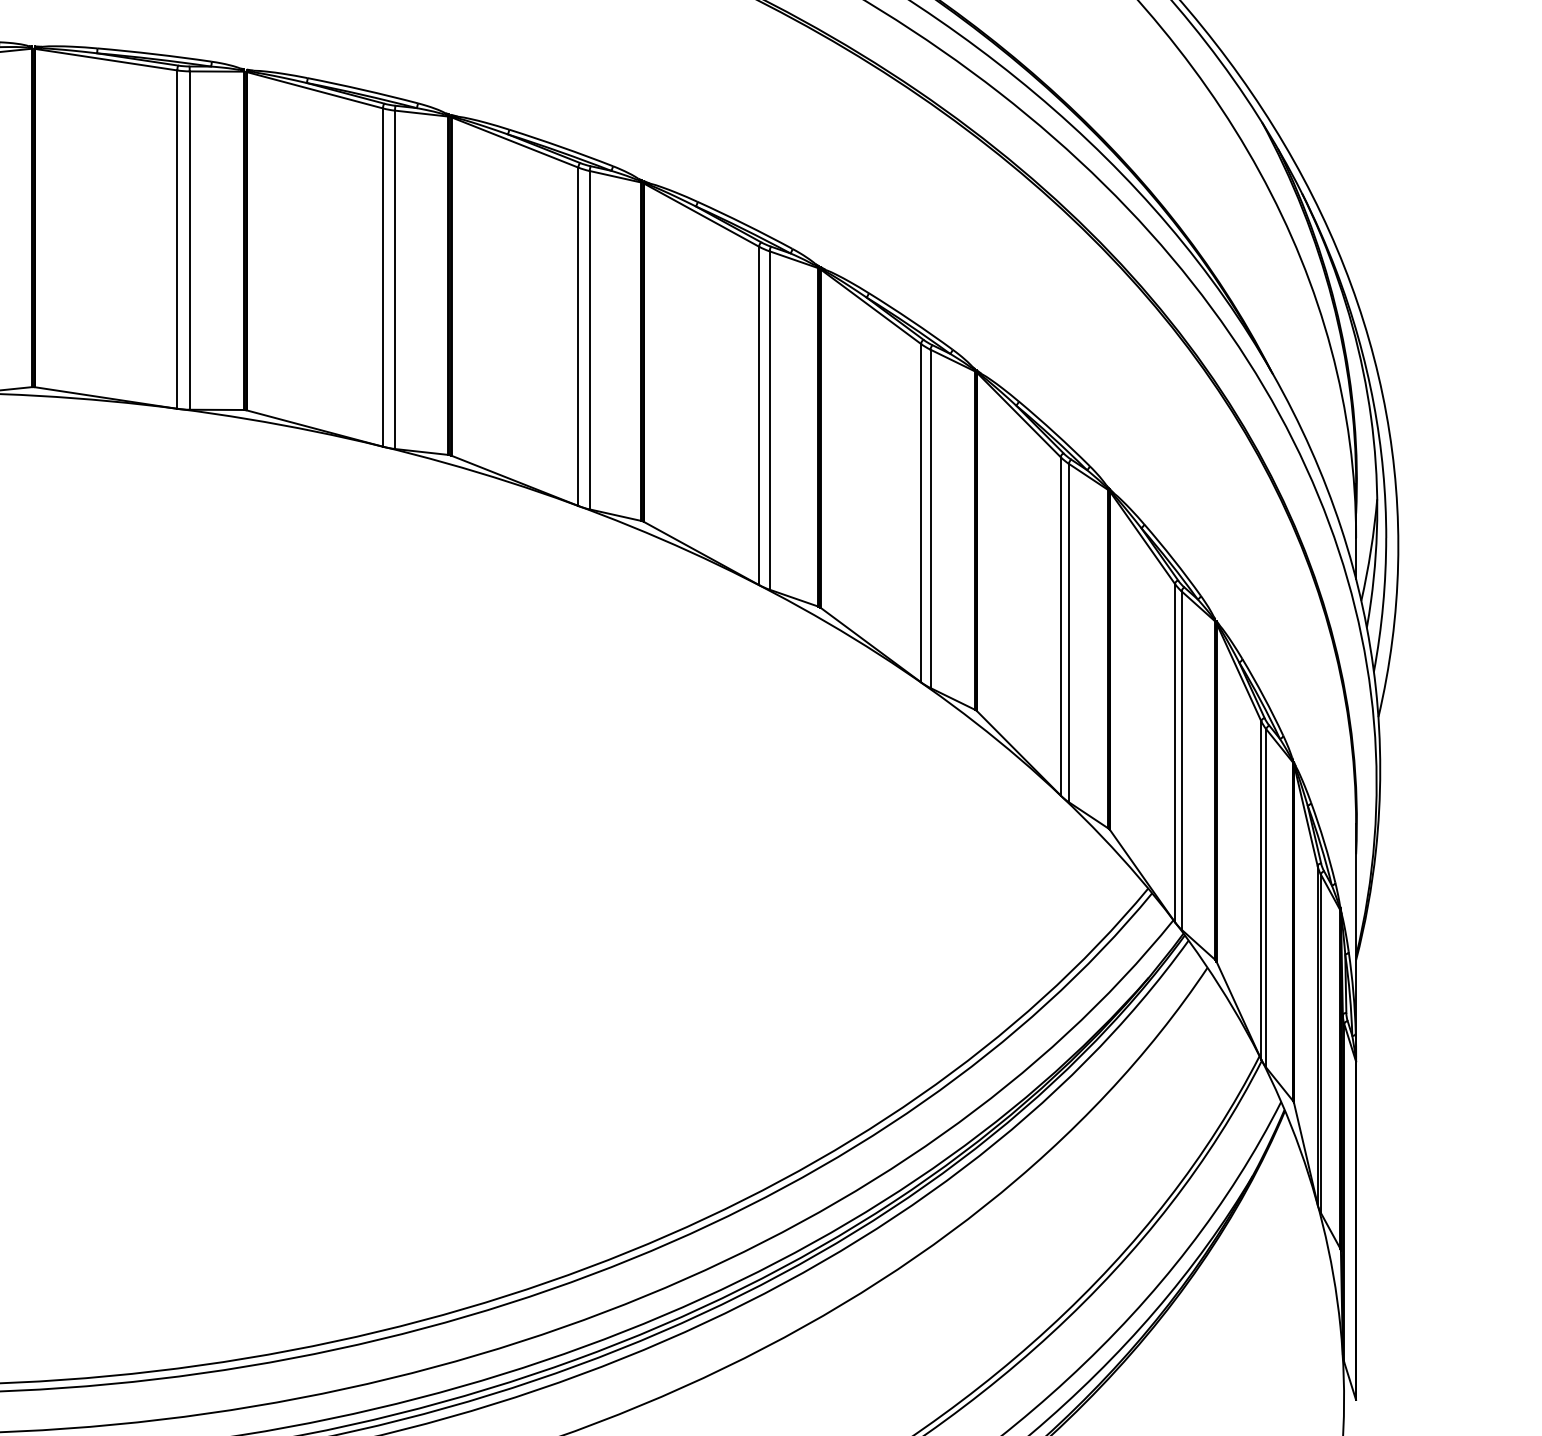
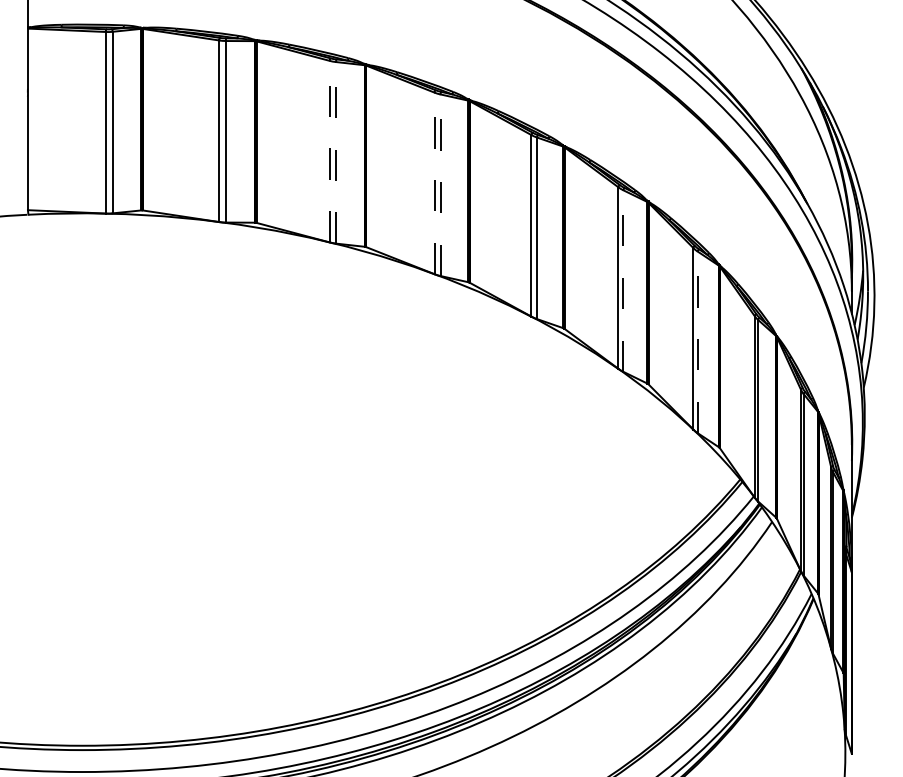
line: (382, 277) -> (329, 151), solid -> dashed
line: (395, 279) -> (336, 152), solid -> dashed
line: (578, 336) -> (434, 183), solid -> dashed
line: (589, 340) -> (440, 185), solid -> dashed
line: (930, 519) -> (623, 281), solid -> dashed
line: (1068, 633) -> (697, 342), solid -> dashed

